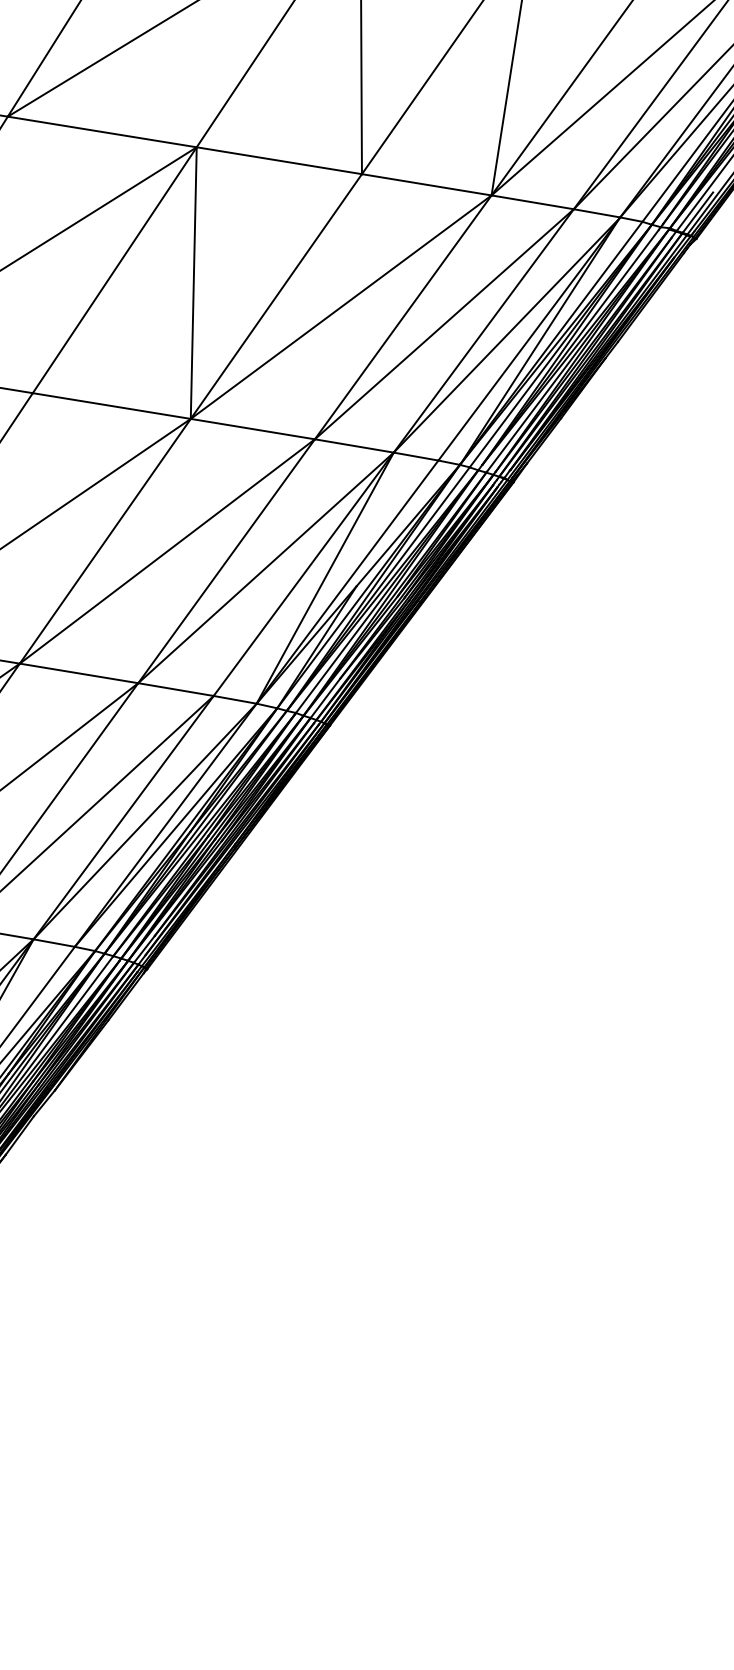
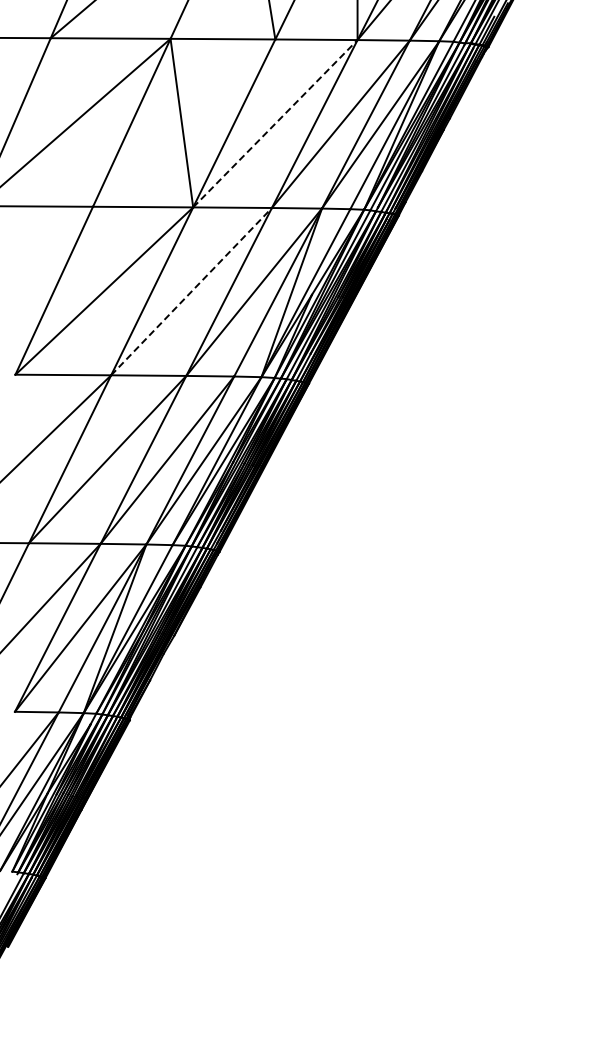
line: (341, 306) -> (275, 123), solid -> dashed
line: (167, 551) -> (191, 291), solid -> dashed

